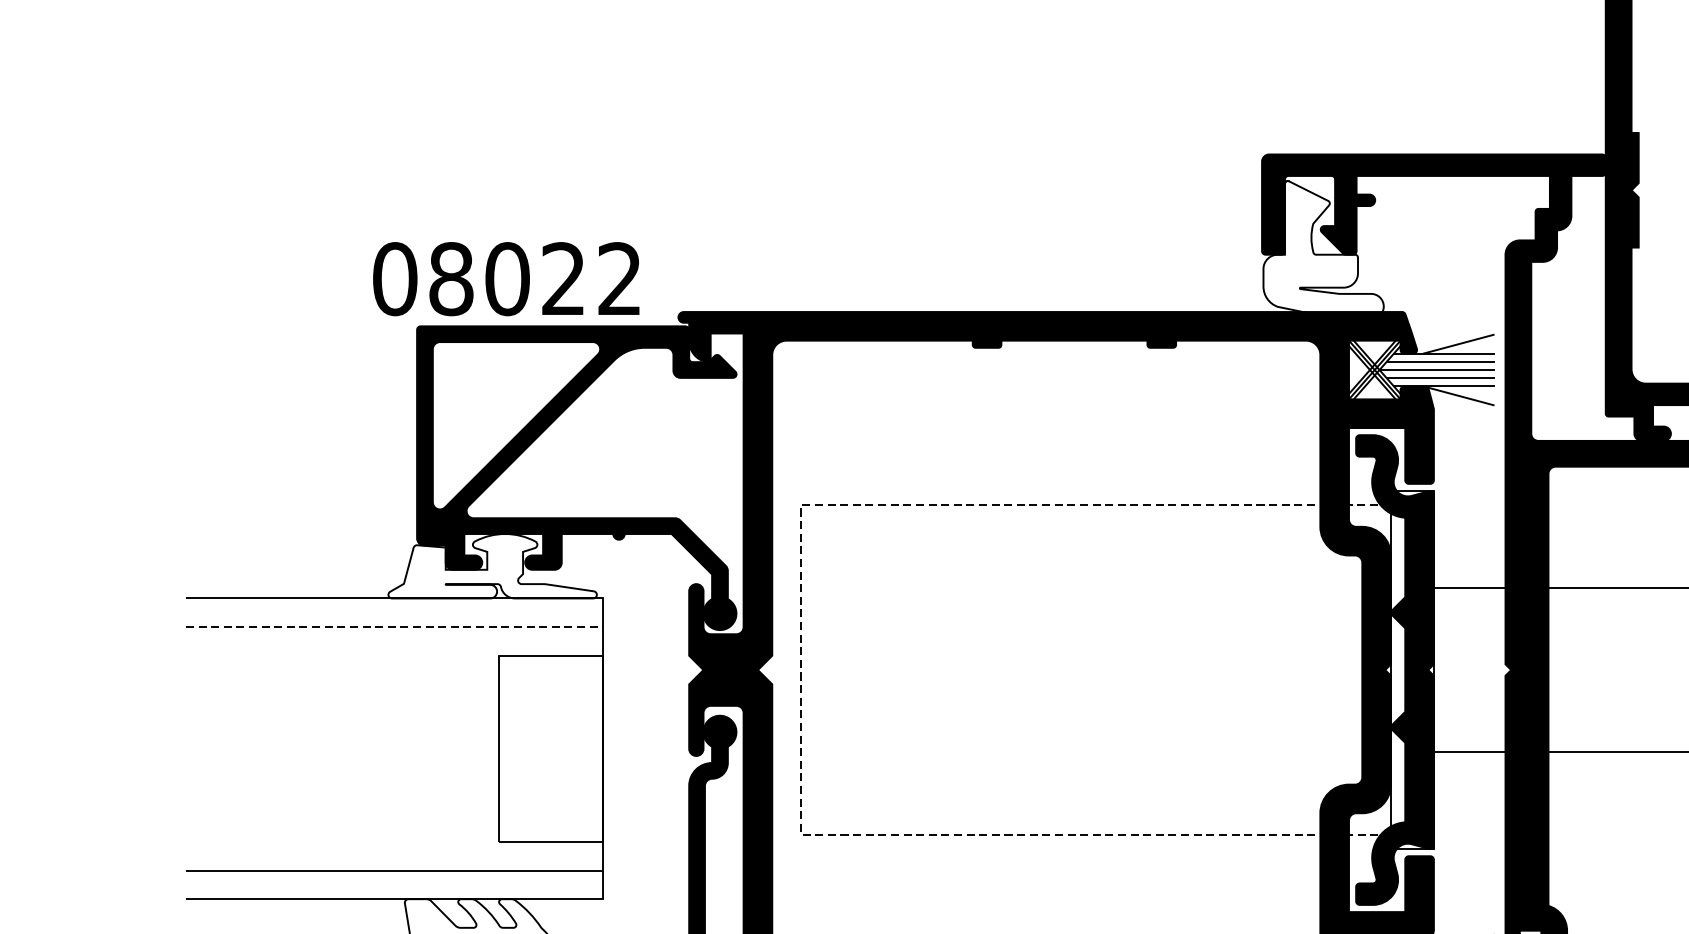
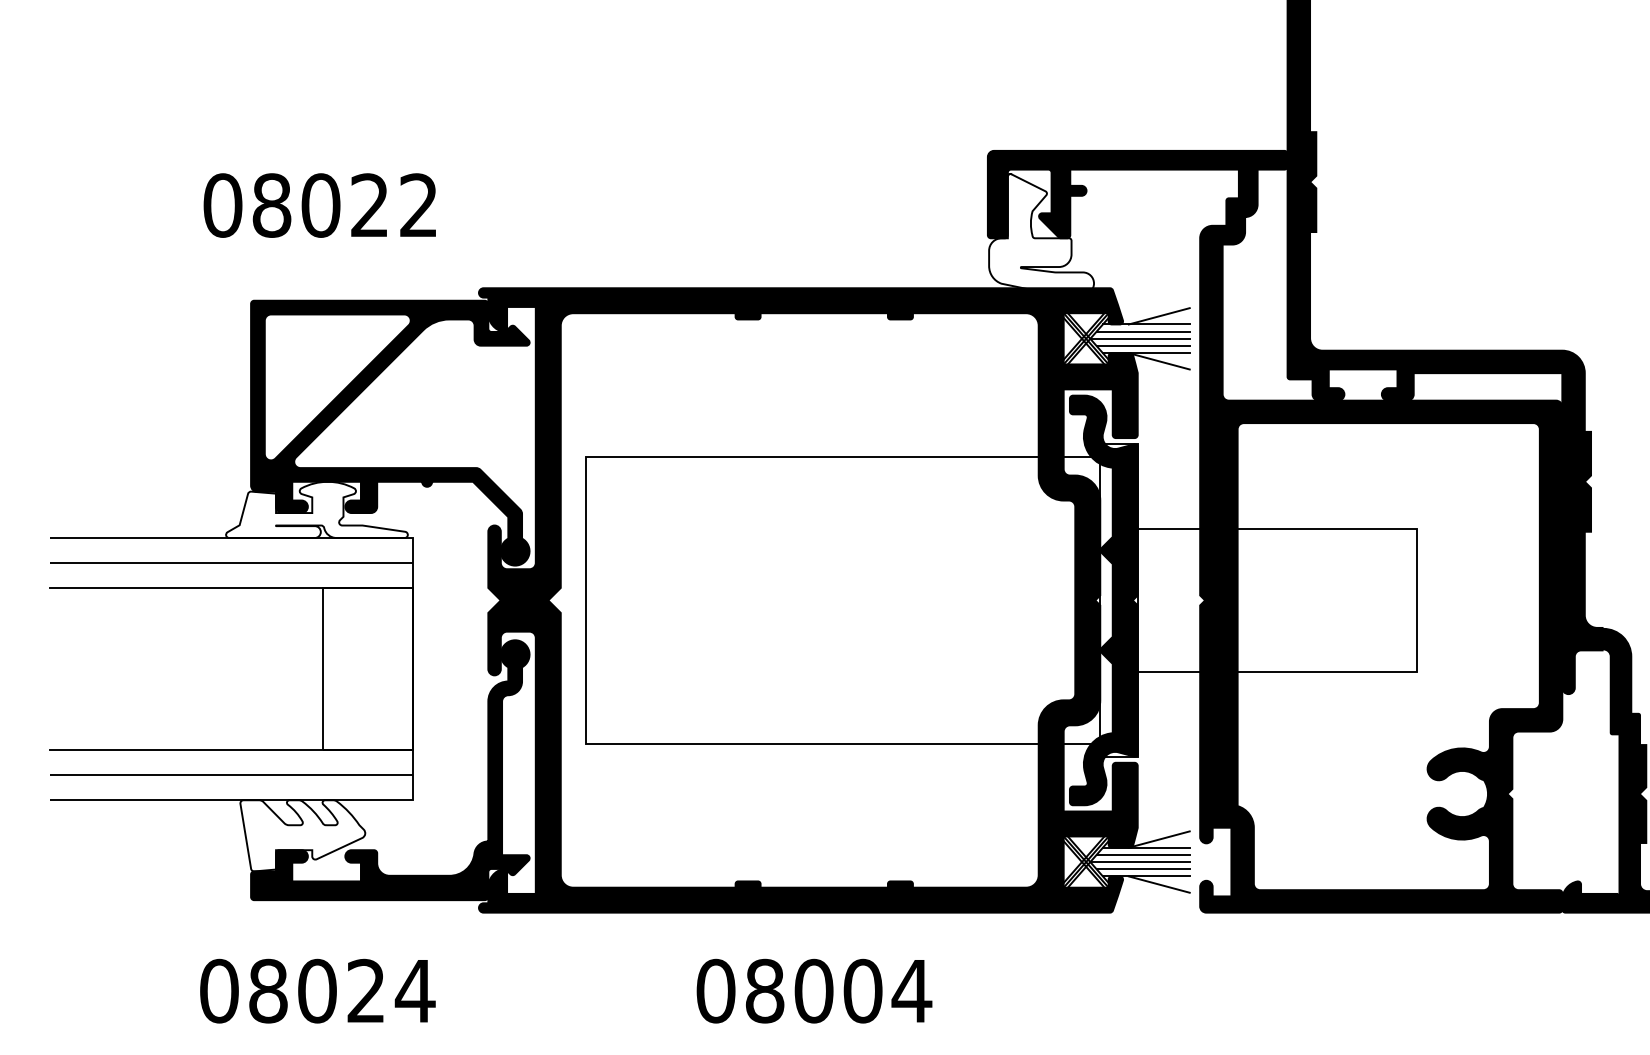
text: (505, 279) -> (319, 205), moved
line: (394, 626) -> (231, 562), dashed -> solid
line: (394, 655) -> (231, 587), added
line: (800, 670) -> (585, 600), dashed -> solid
line: (394, 842) -> (231, 750), added

